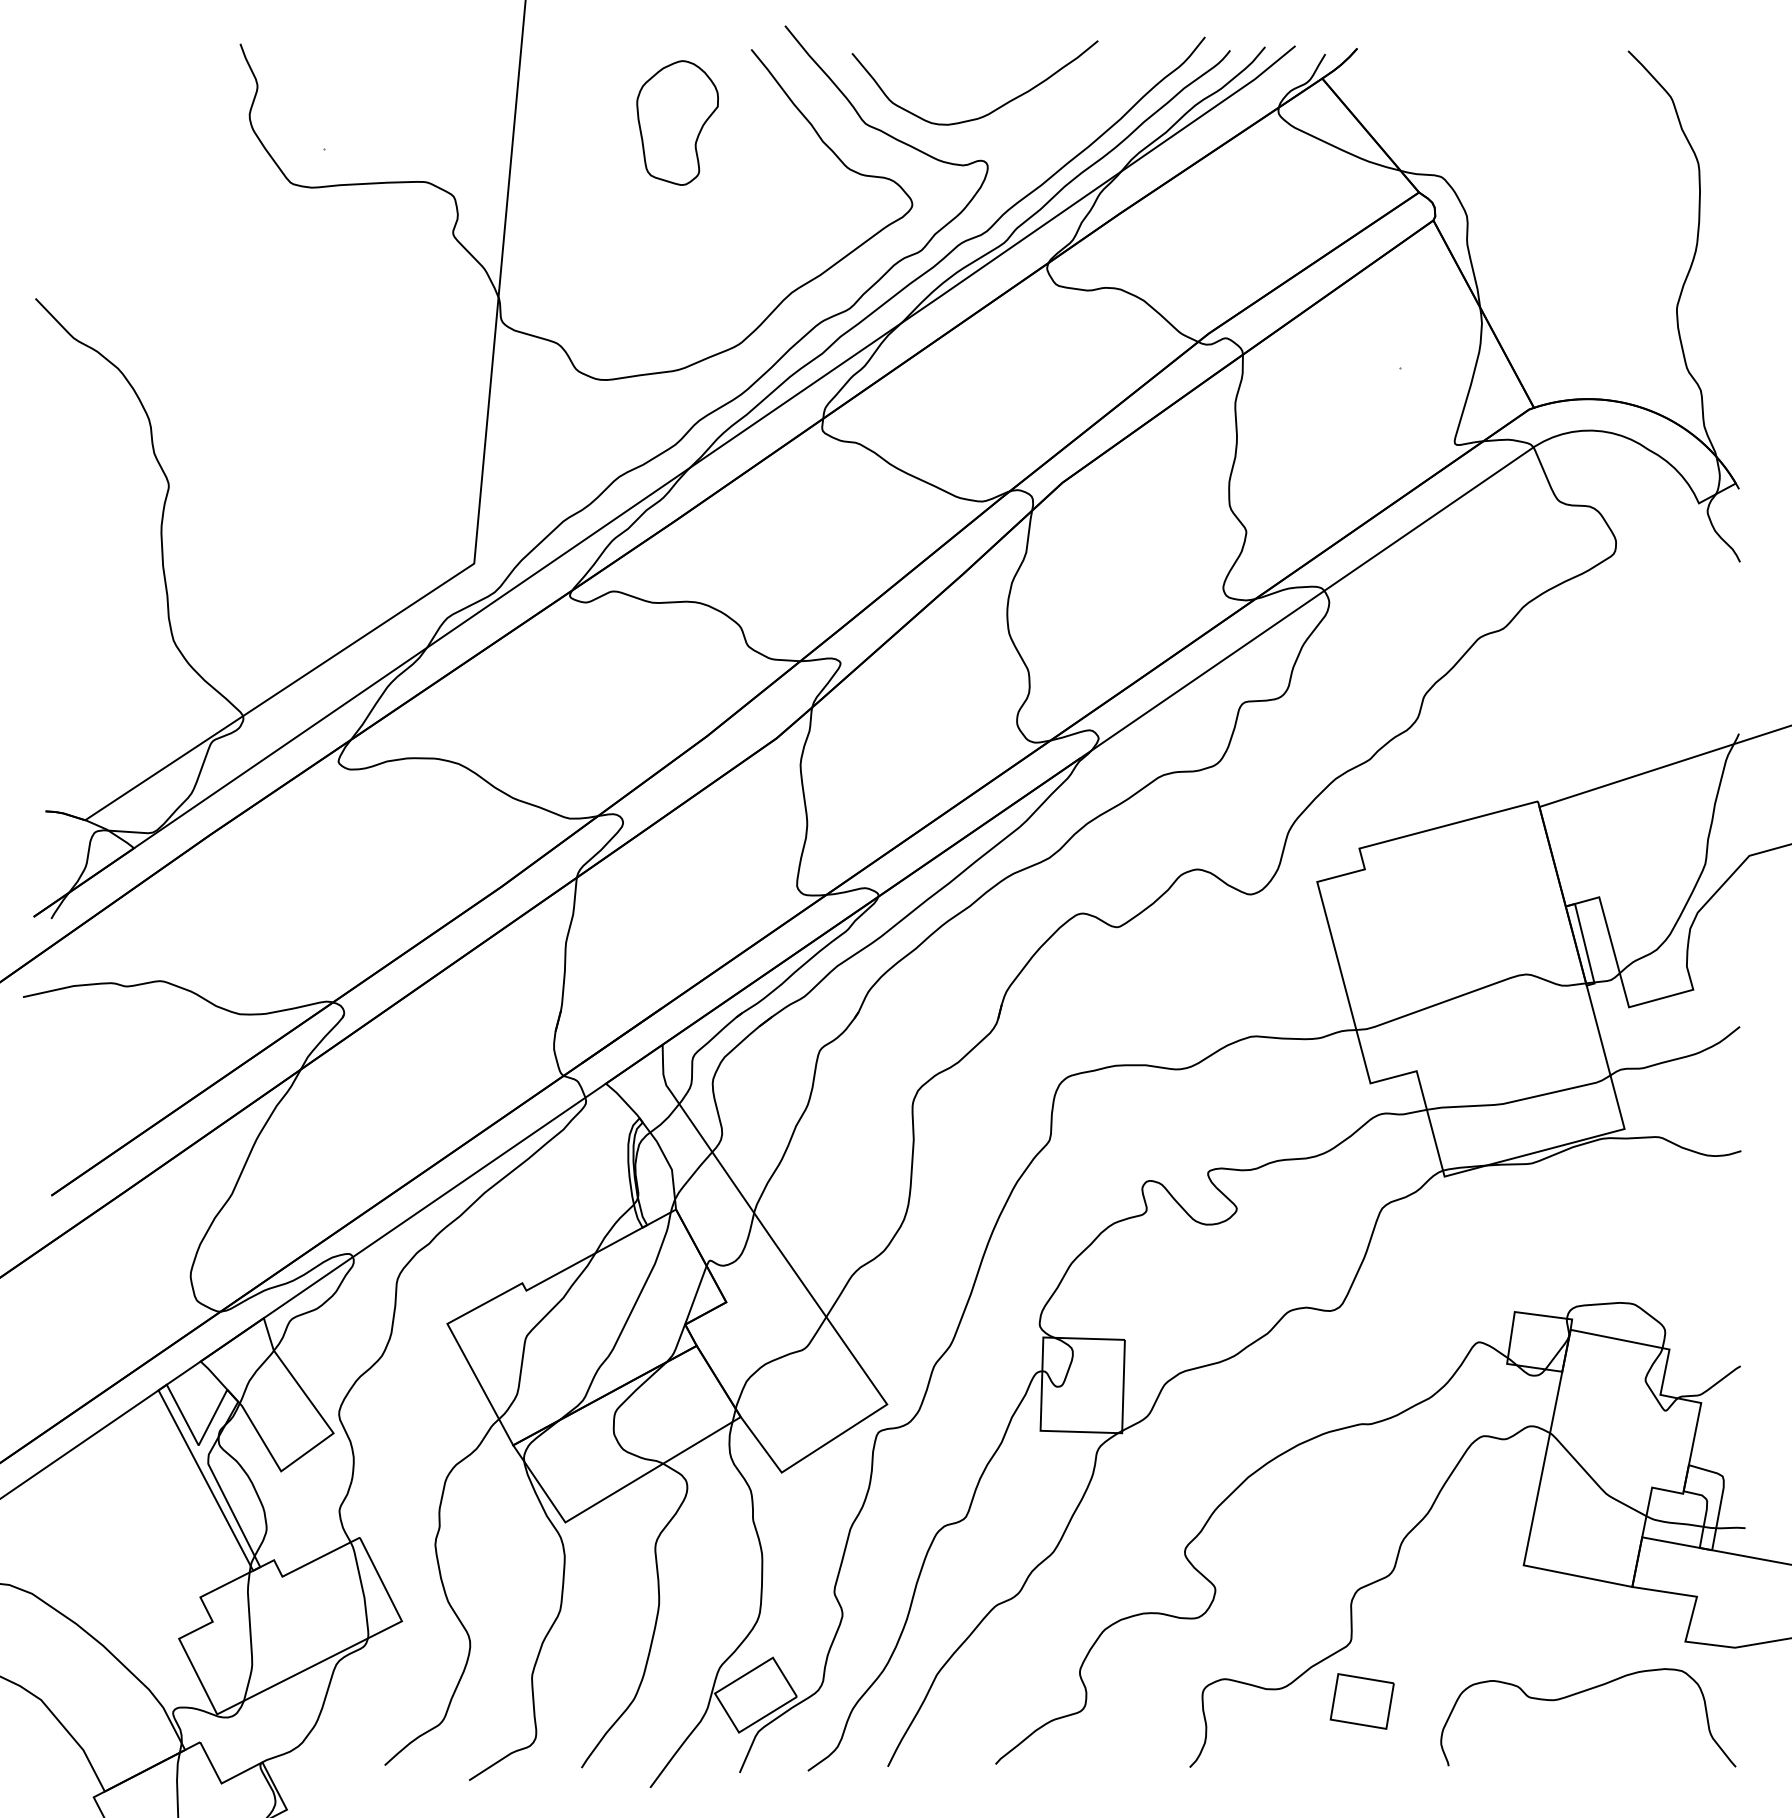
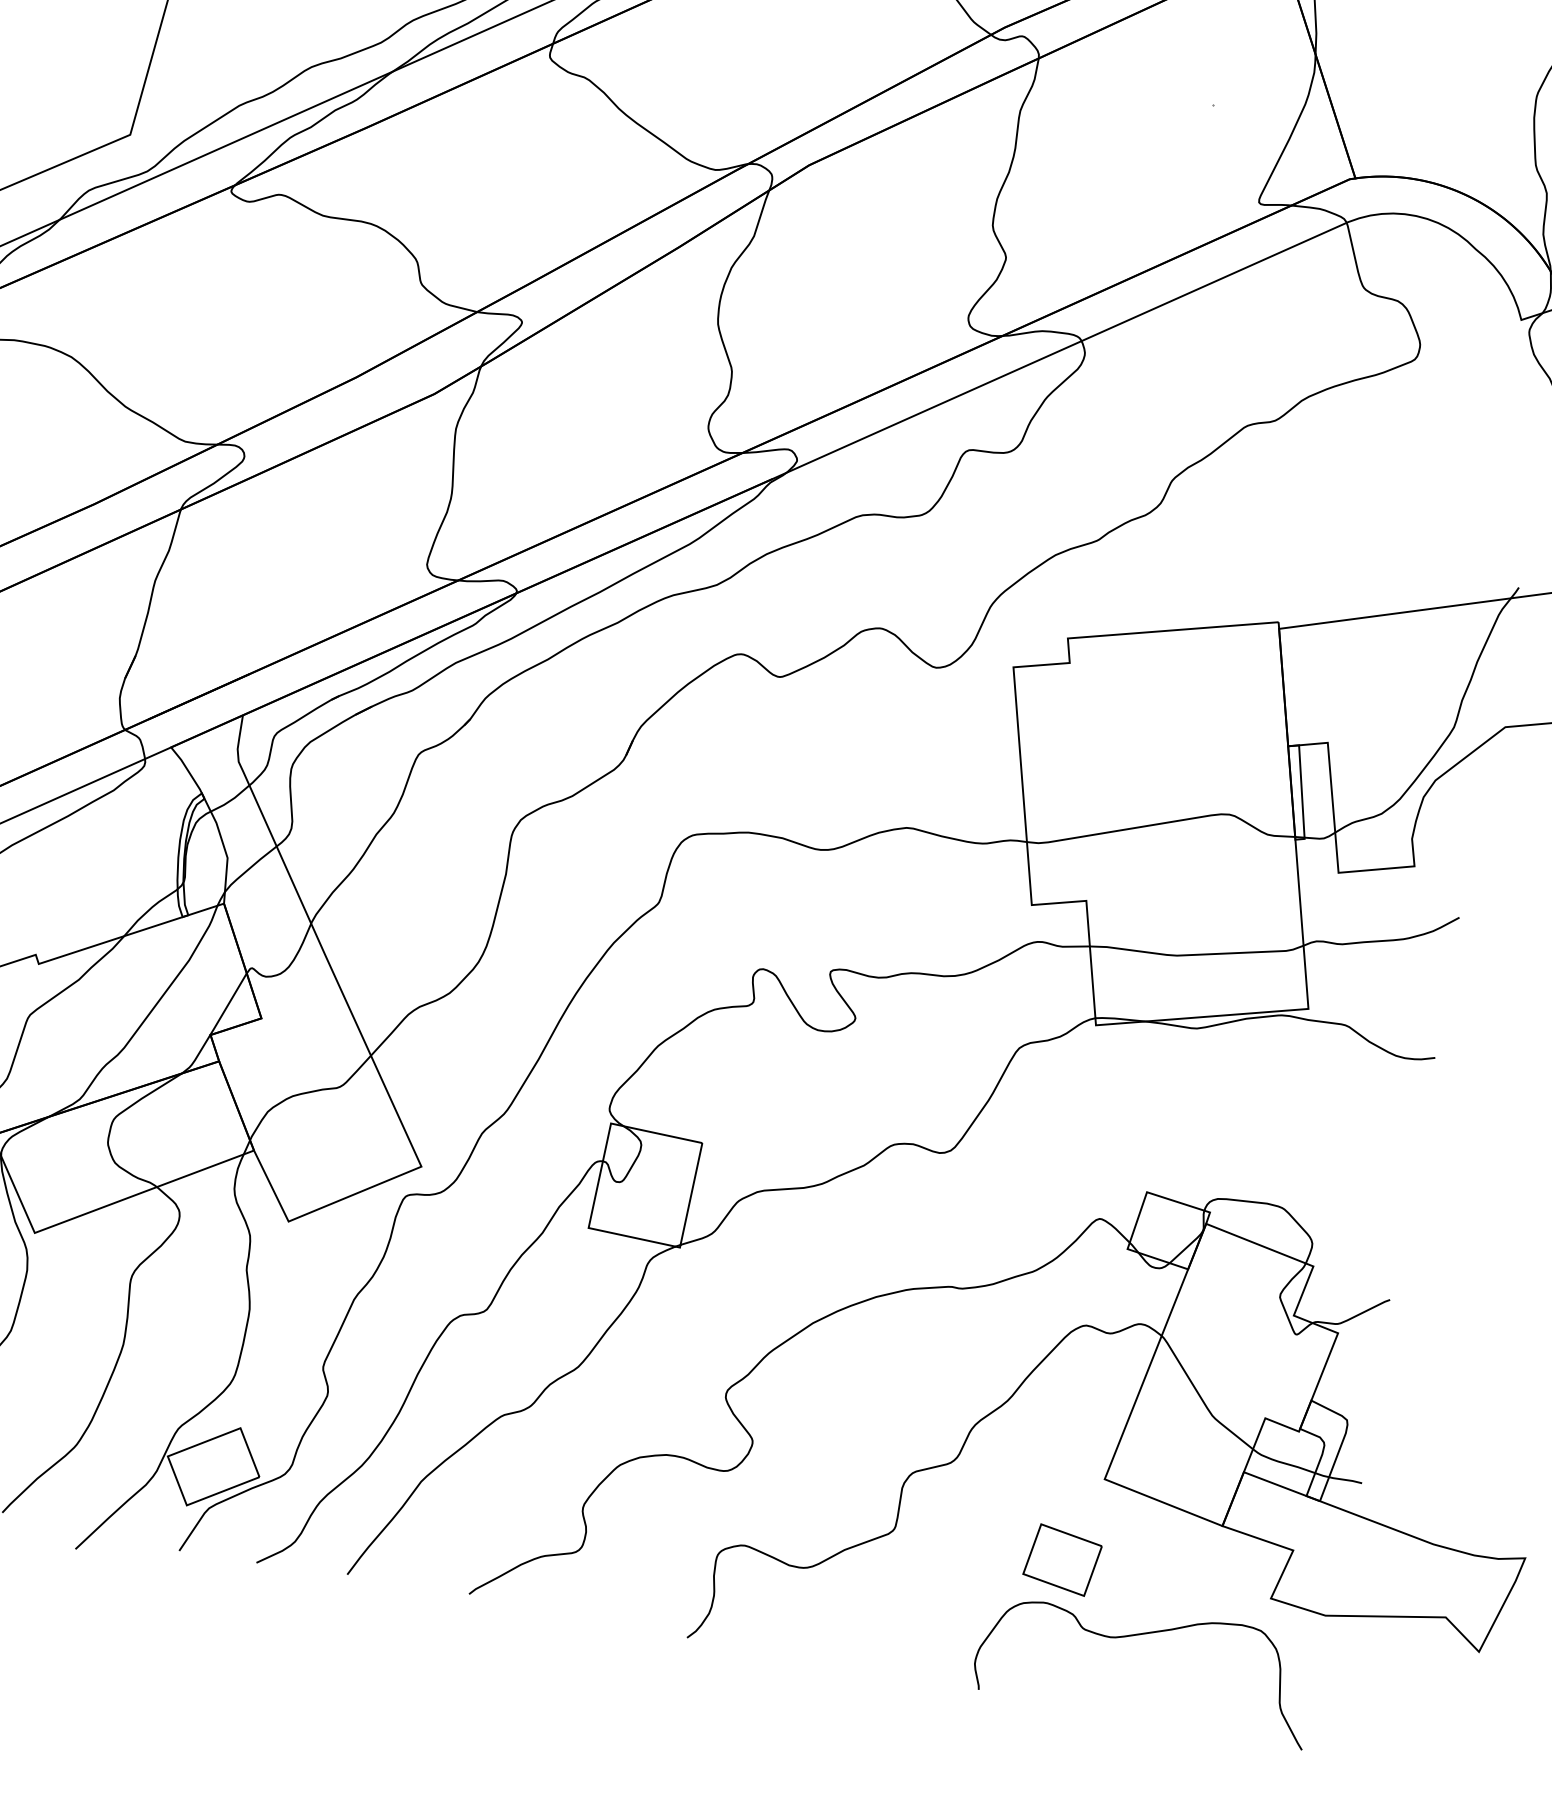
part: (1361, 1701) -> (1061, 1559), moved

